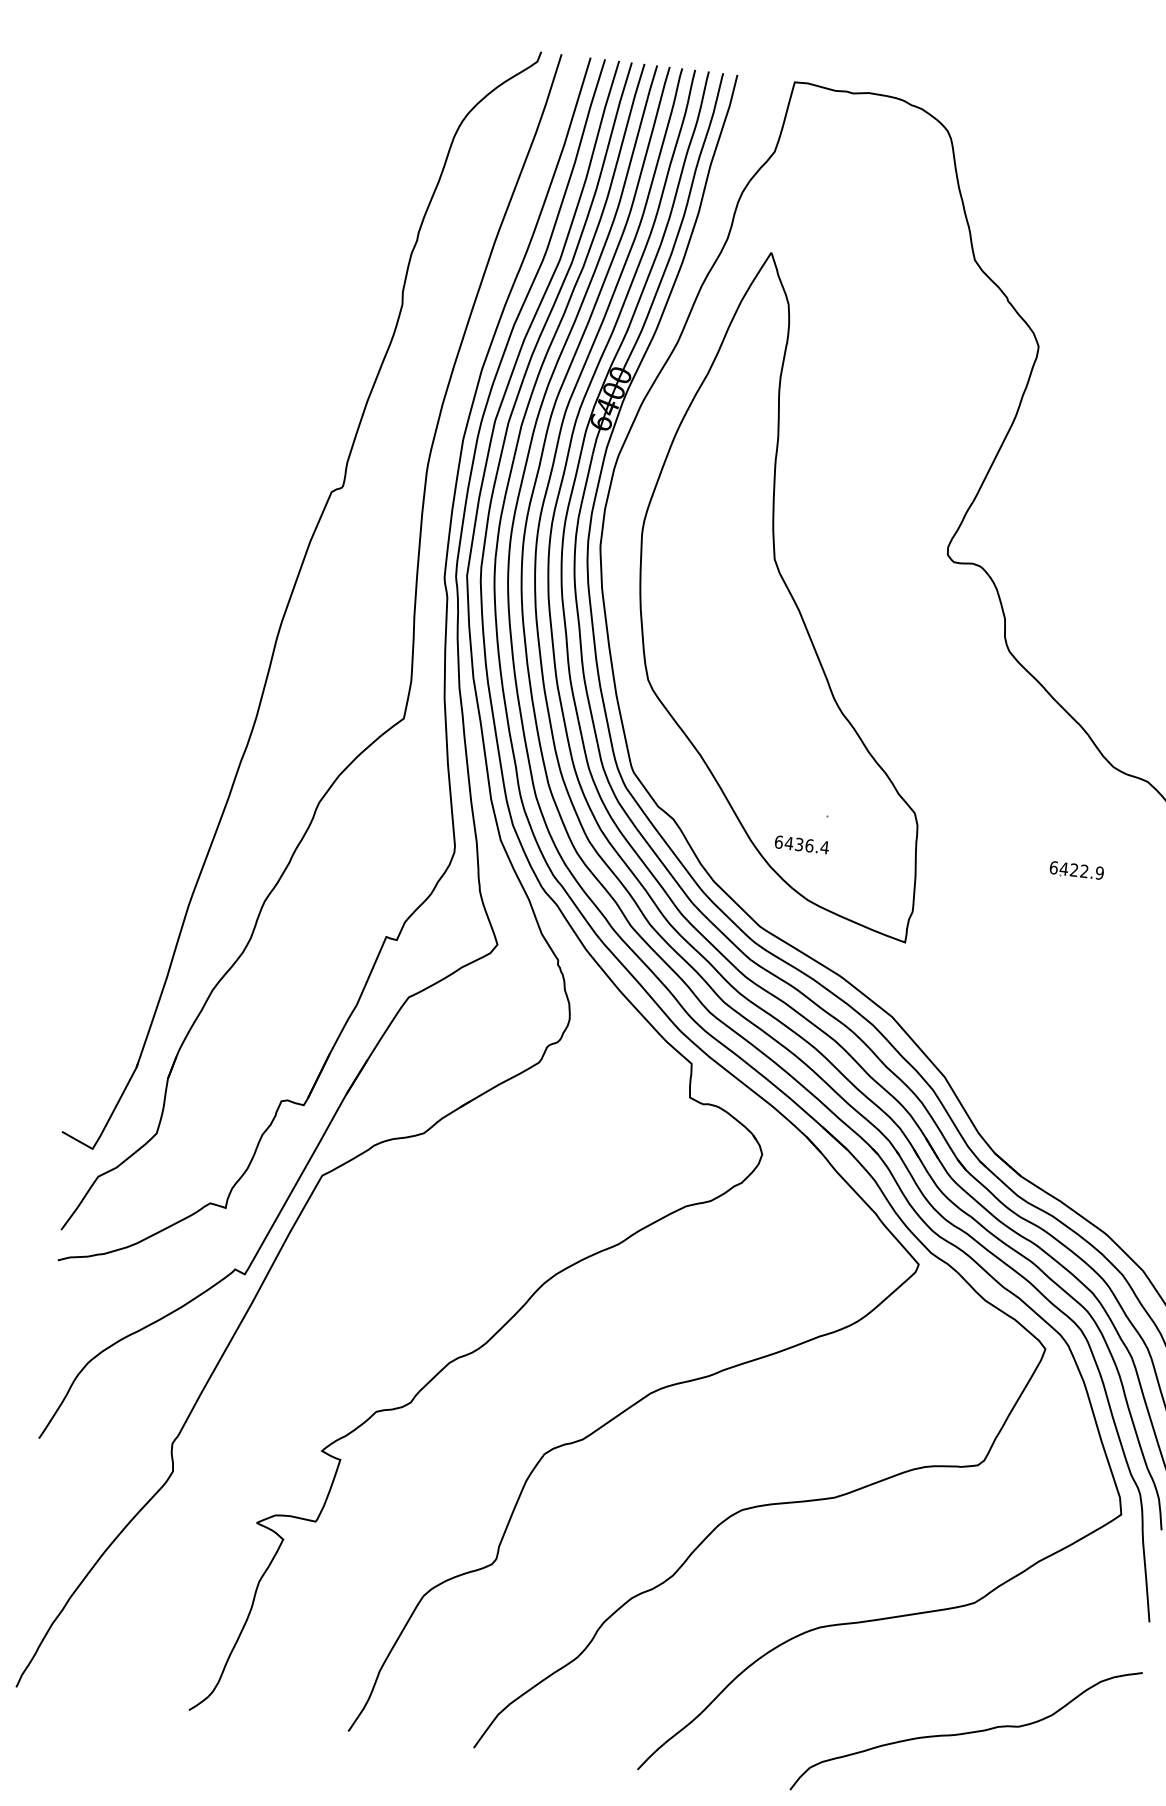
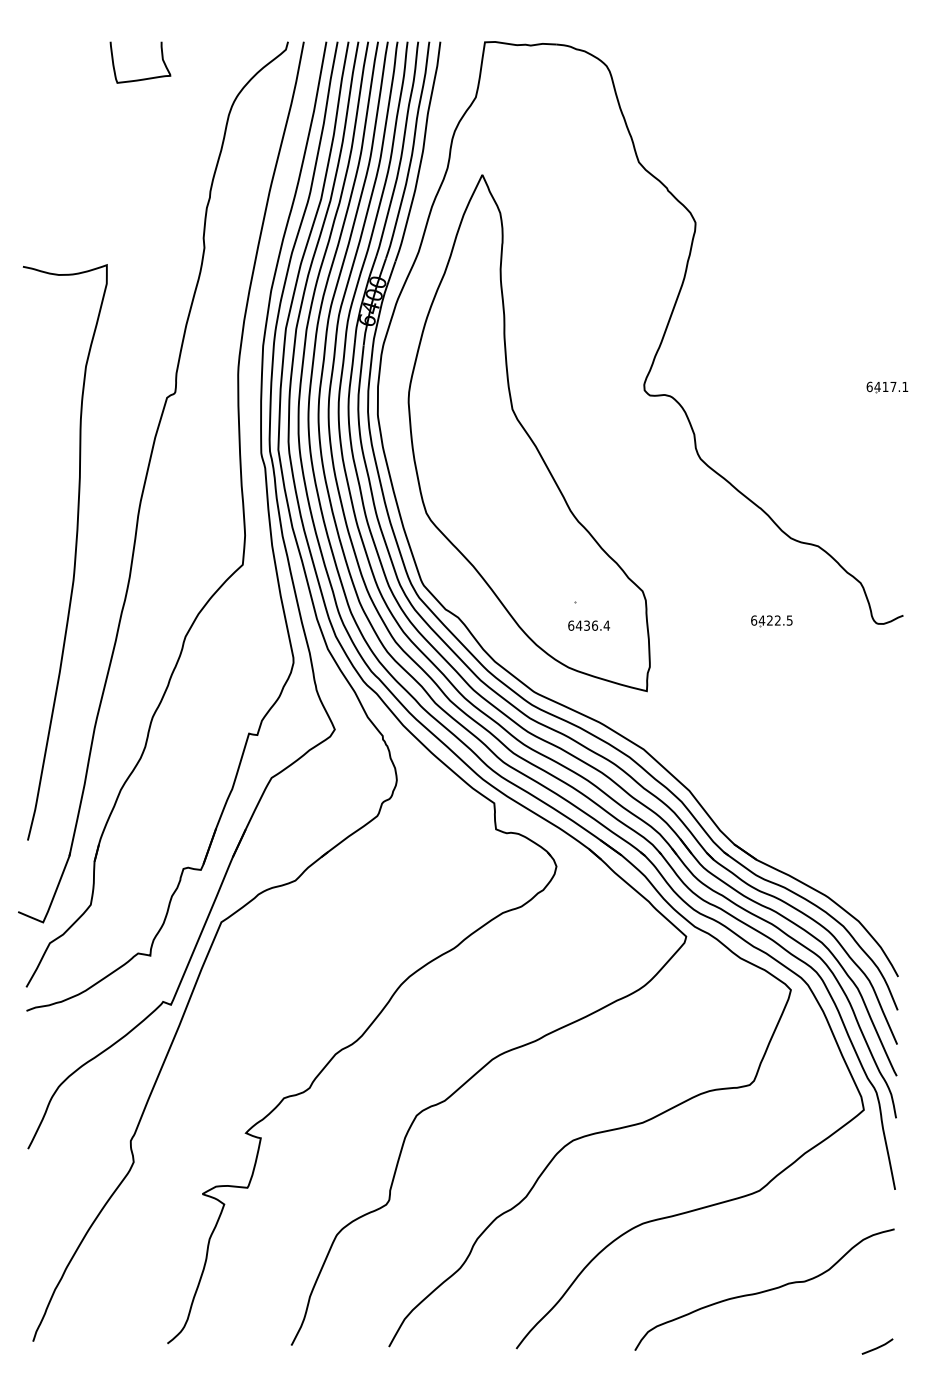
curve: (348, 77) -> (142, 78), added
curve: (188, 677) -> (74, 552), added
text: (801, 844) -> (588, 625), moved
text: (1099, 873) -> (789, 620), 6422.9 -> 6422.5

